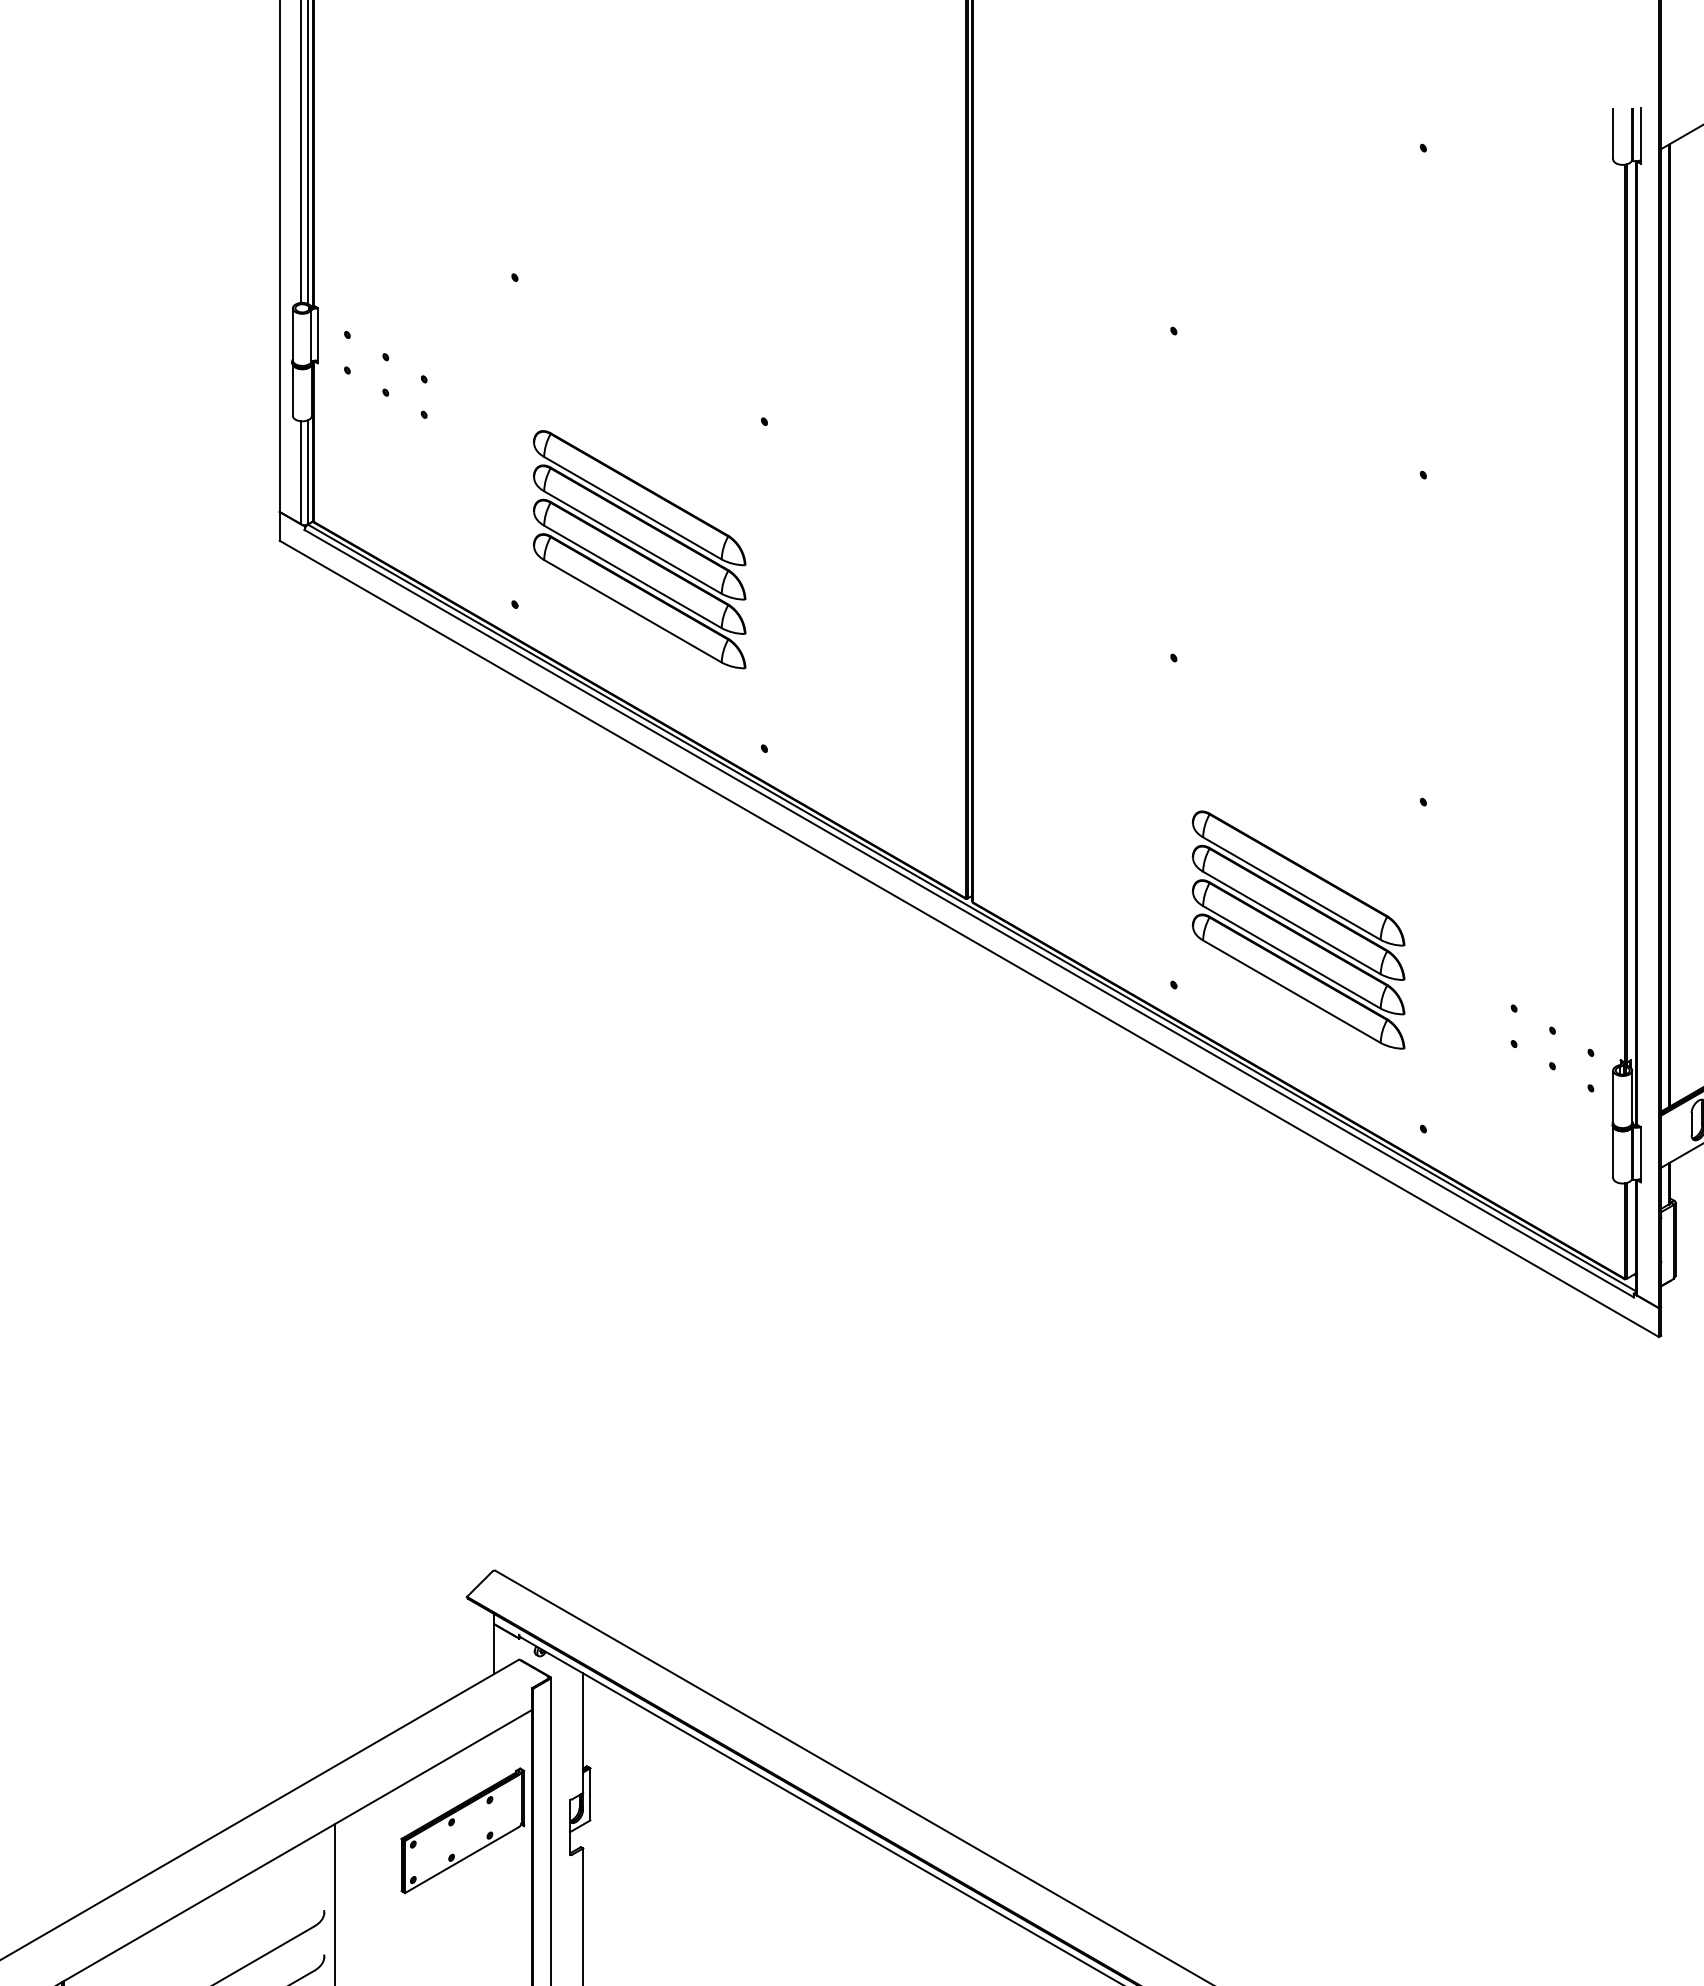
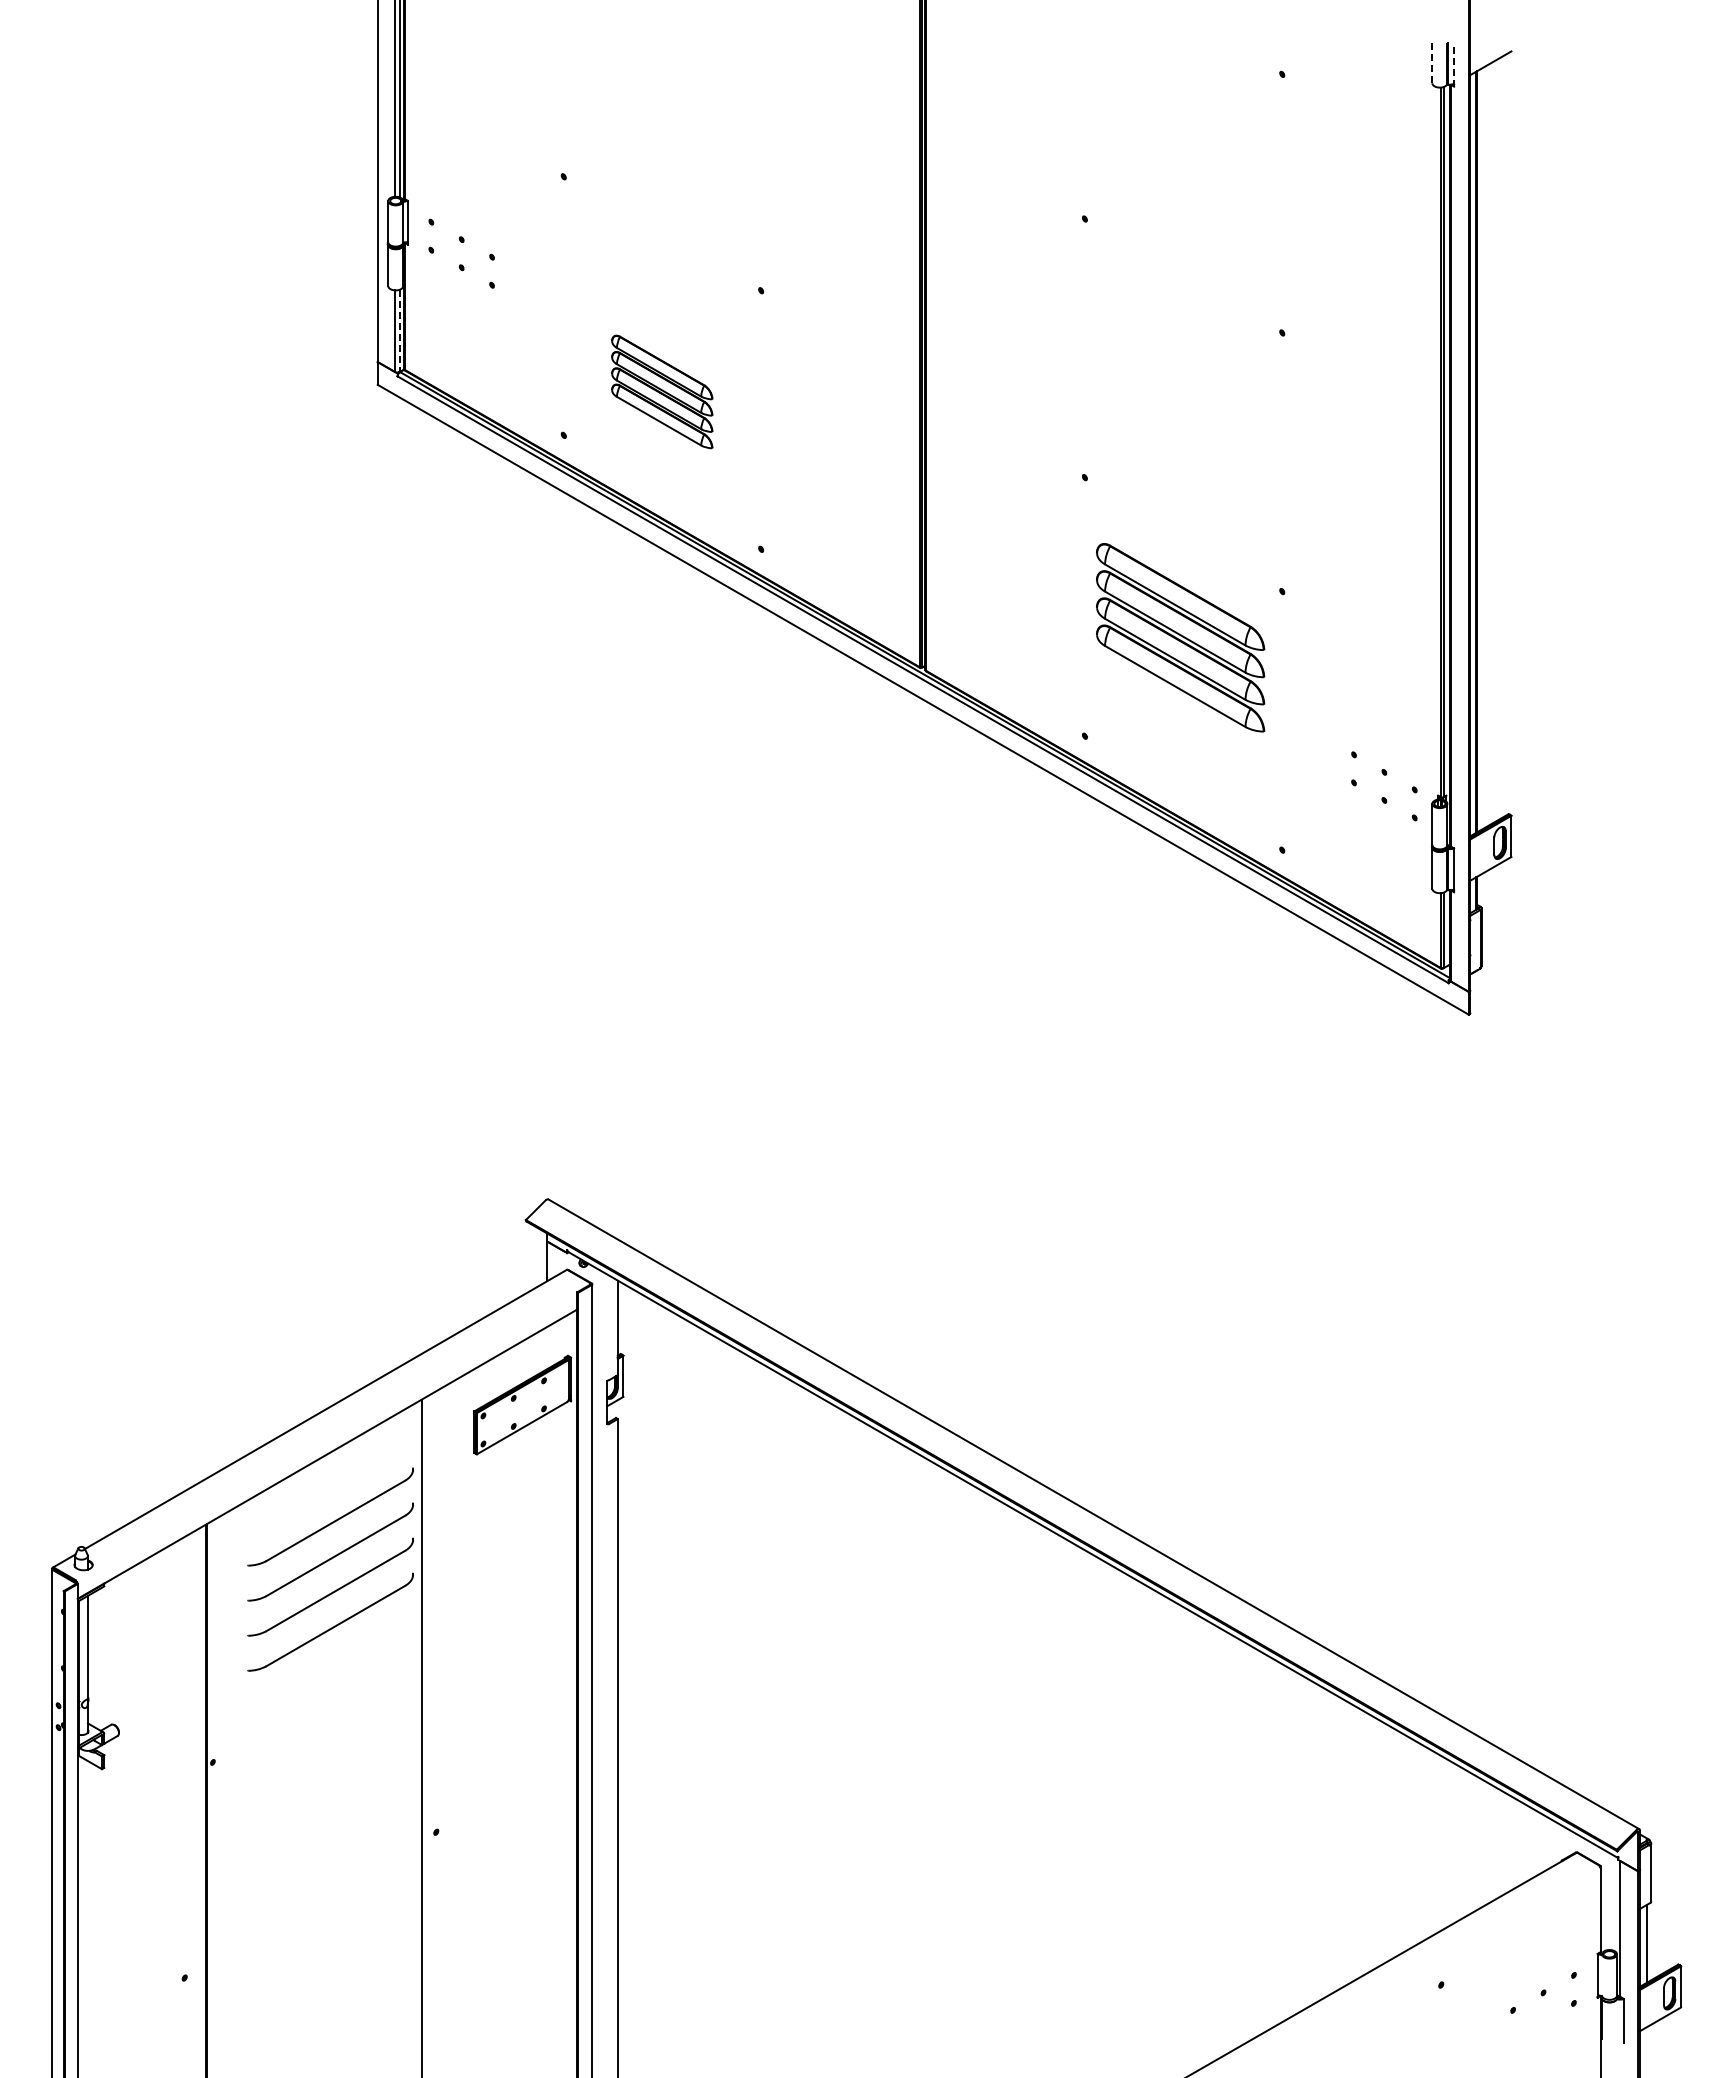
line: (1613, 134) -> (1432, 63), solid -> dashed
line: (1641, 135) -> (1454, 64), solid -> dashed
line: (307, 473) -> (399, 331), solid -> dashed
part: (638, 549) -> (661, 391), size x0.6
part: (1298, 929) -> (1180, 637), moved

